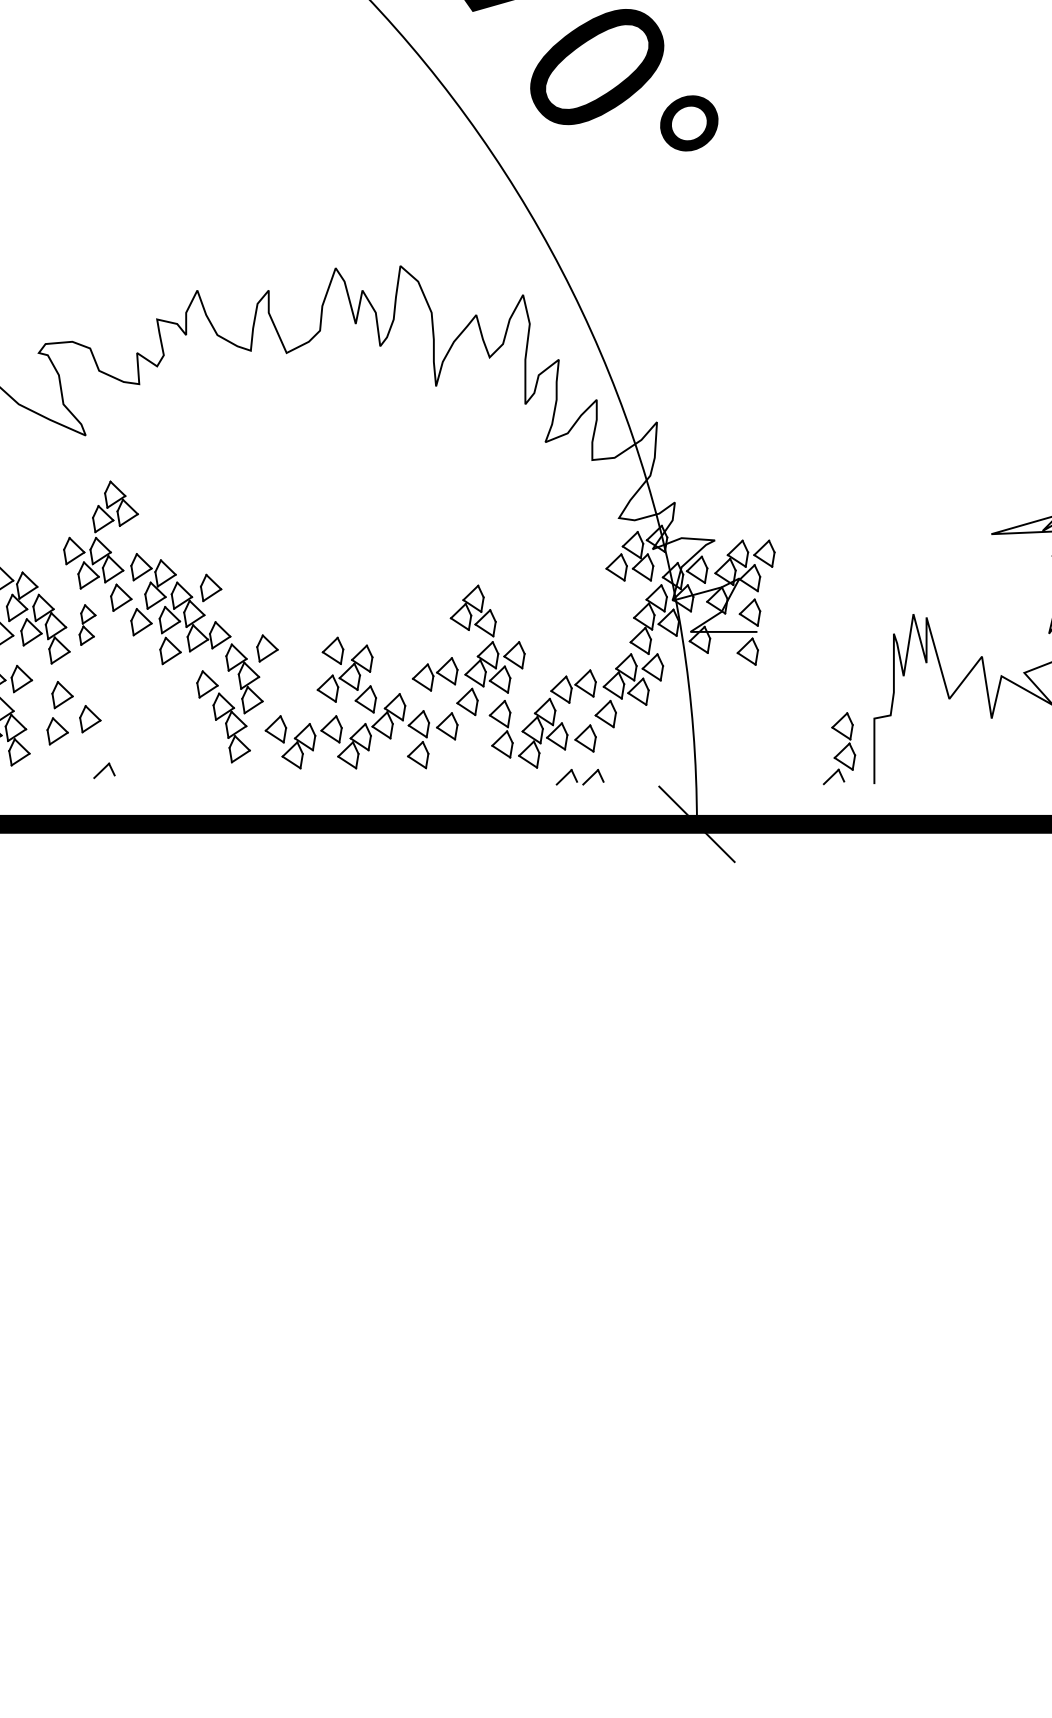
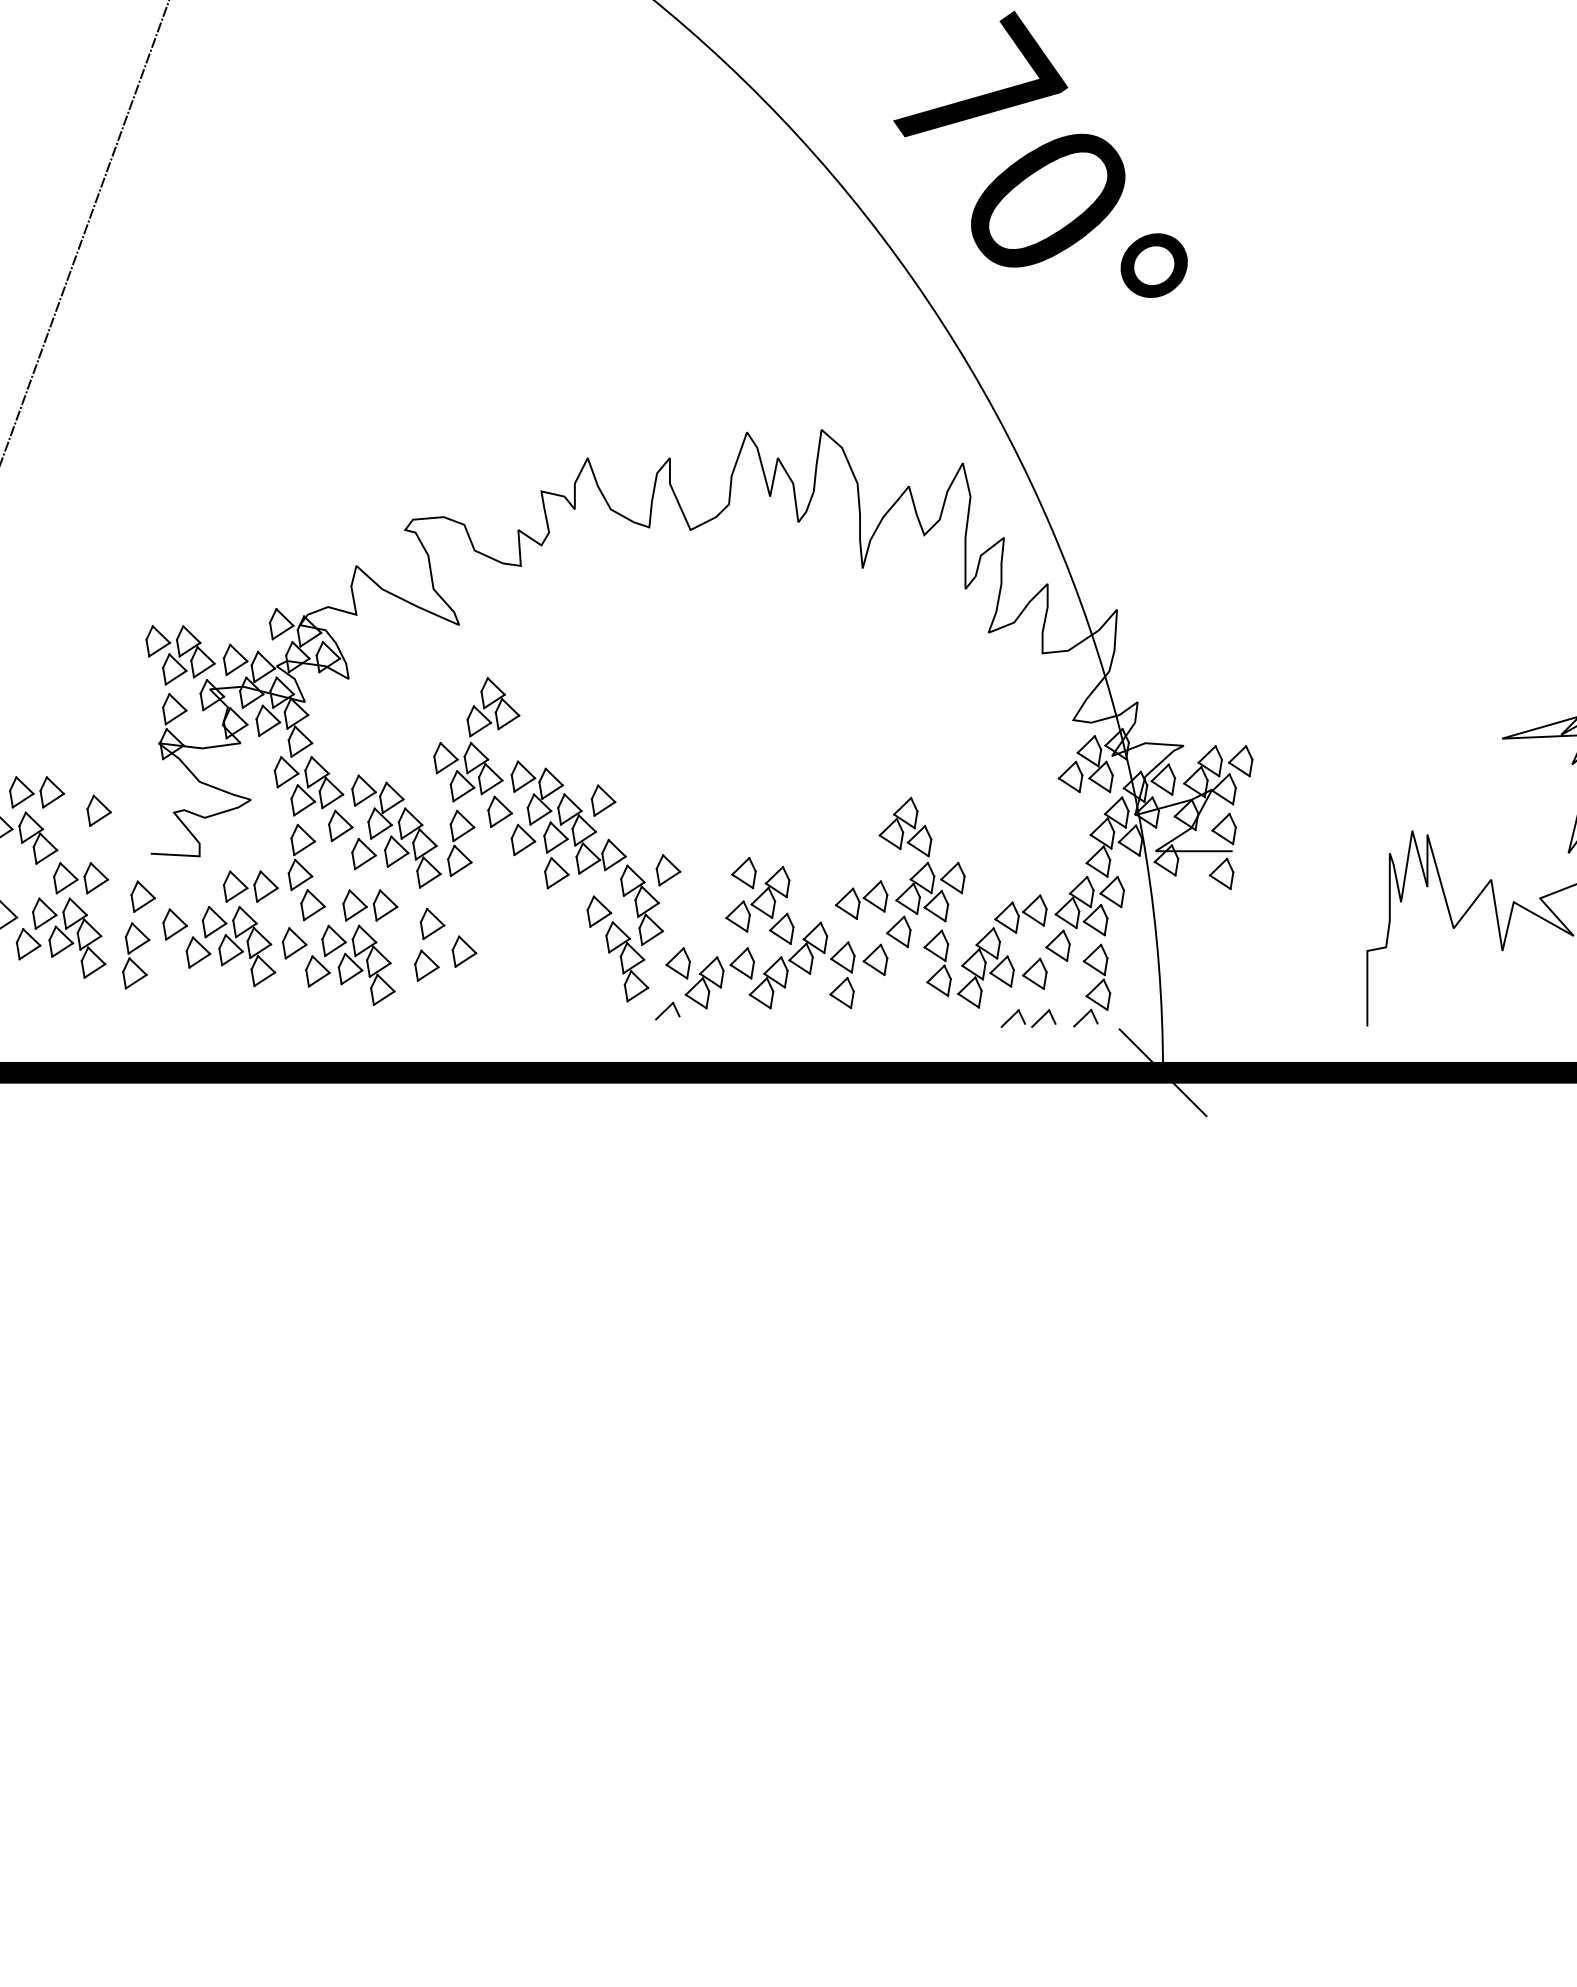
part: (87, 624) -> (461, 842), size x1.43
part: (839, 748) -> (1092, 985), moved
part: (104, 770) -> (667, 1010), moved

